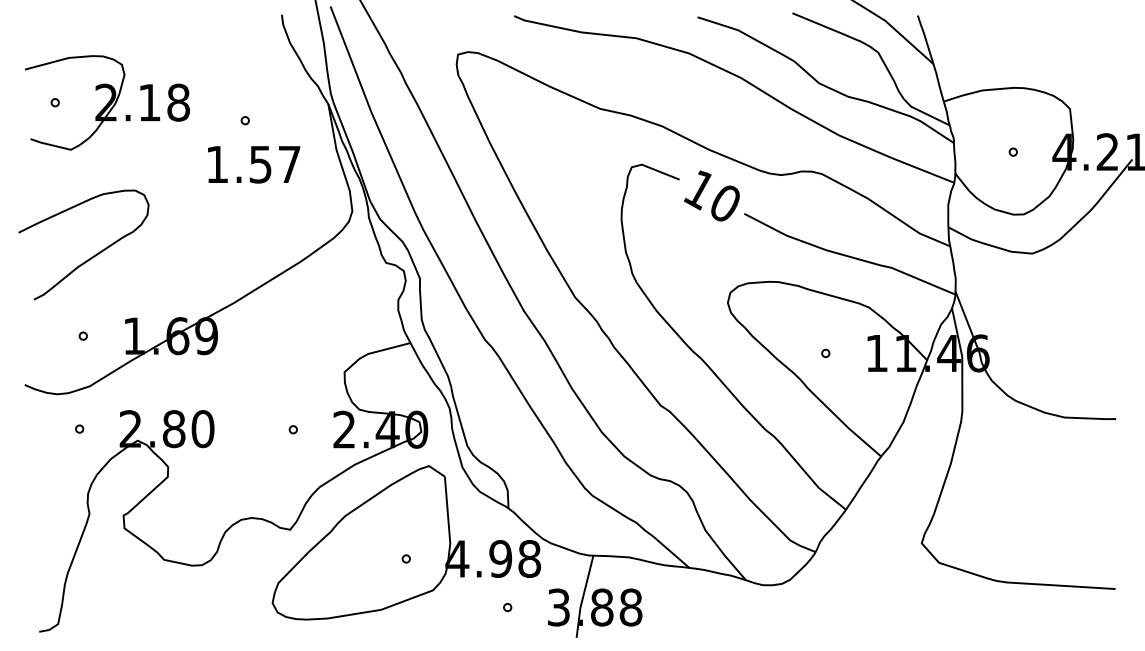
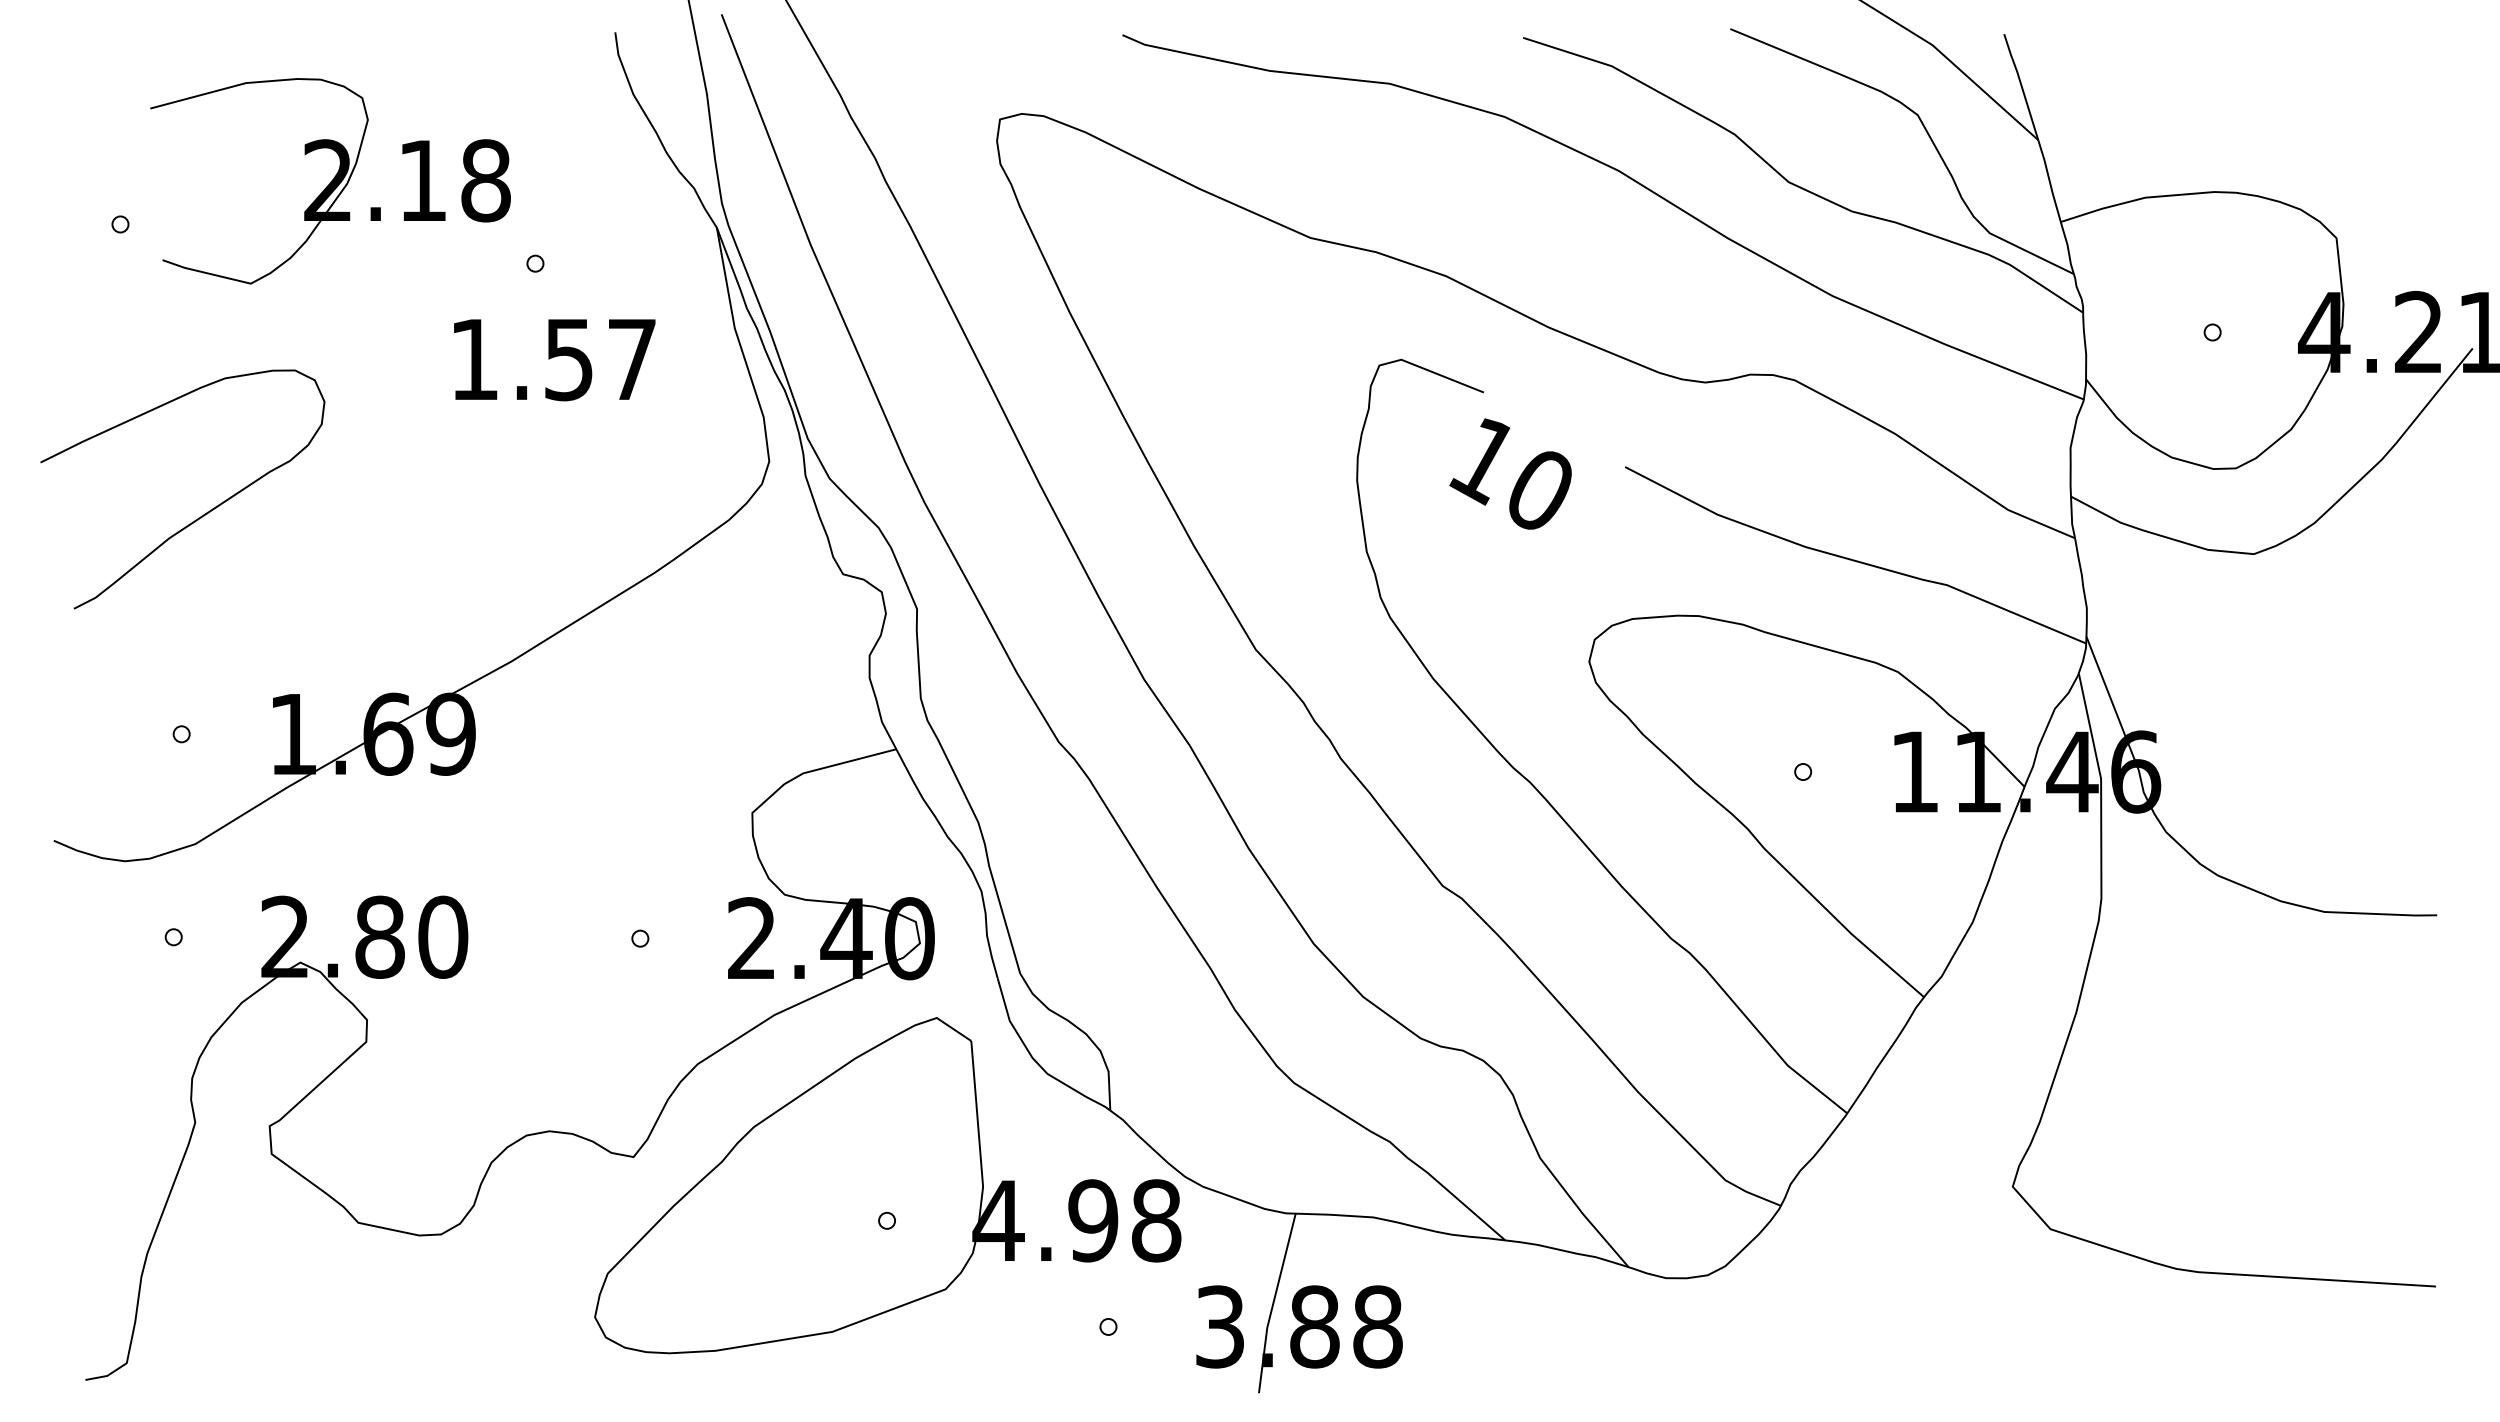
part: (107, 102) -> (330, 180), moved
text: (711, 195) -> (1509, 472), moved
curve: (90, 257) -> (197, 516), moved

